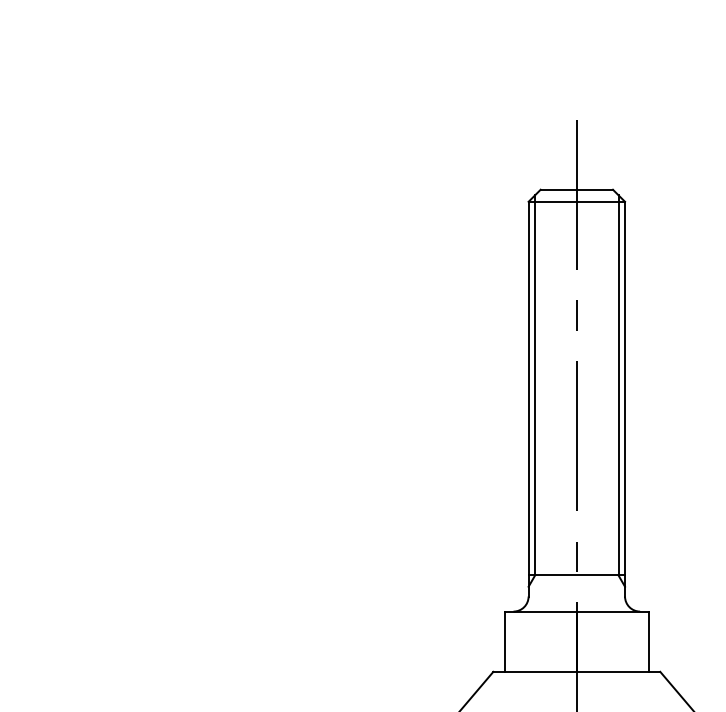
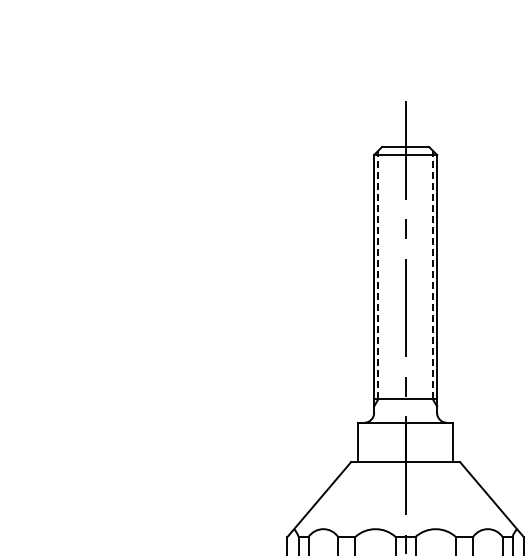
line: (535, 384) -> (378, 274), solid -> dashed
line: (617, 384) -> (432, 274), solid -> dashed

